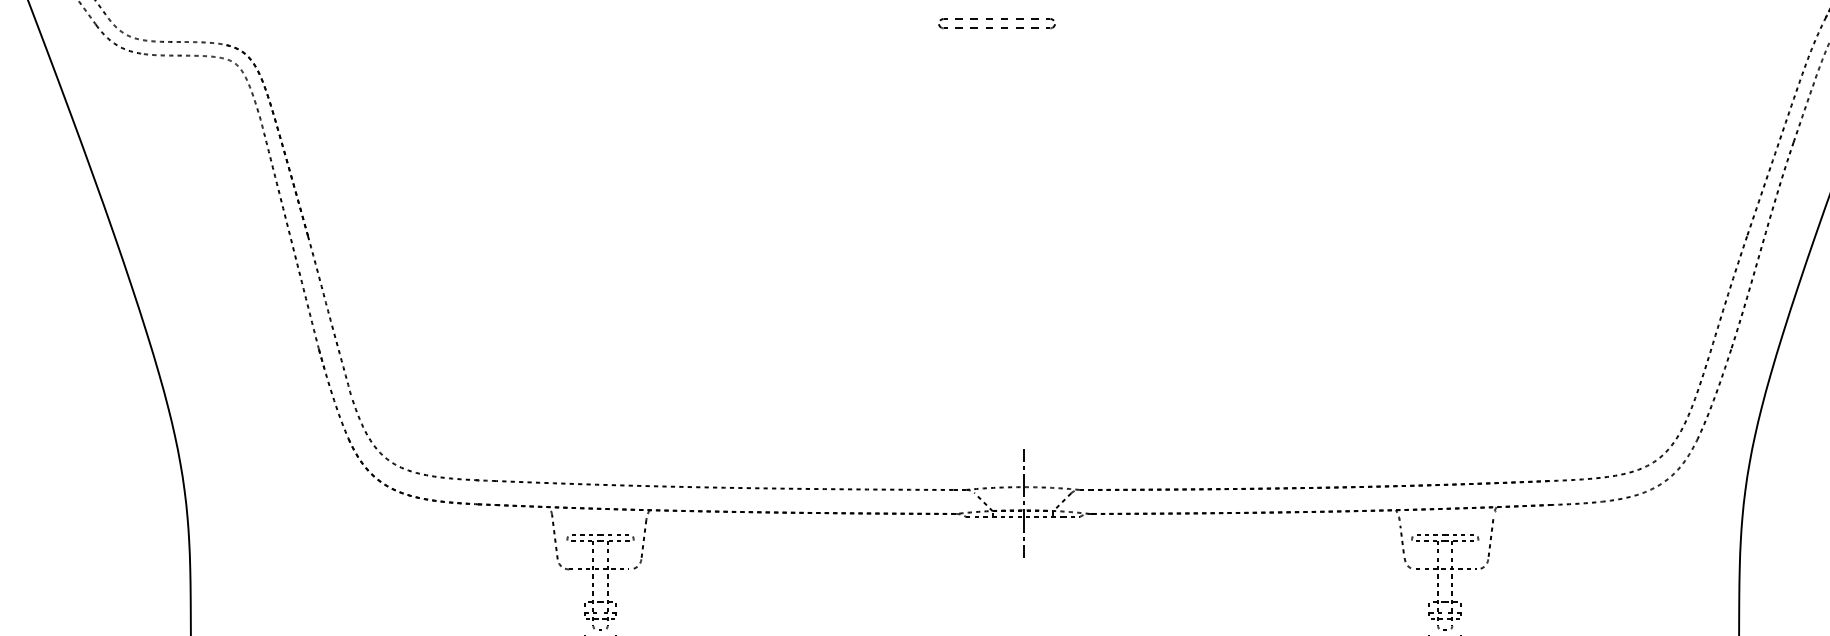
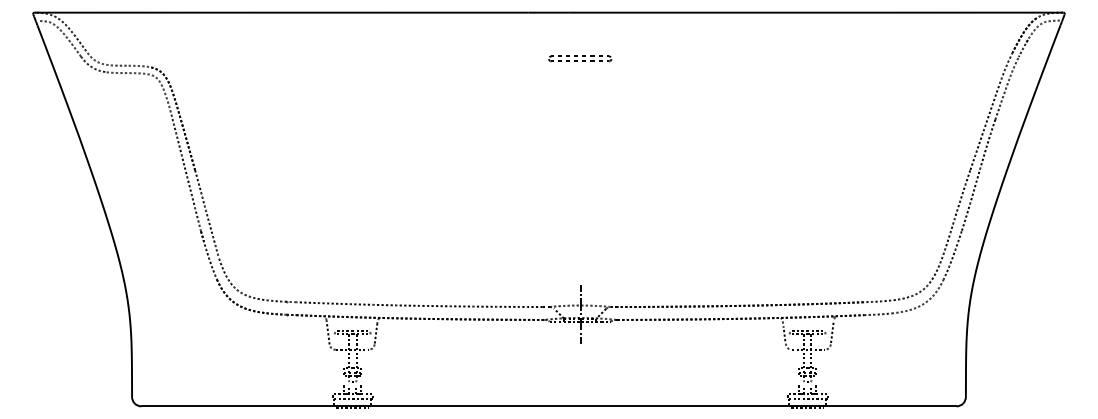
part: (997, 22) -> (580, 58), moved

